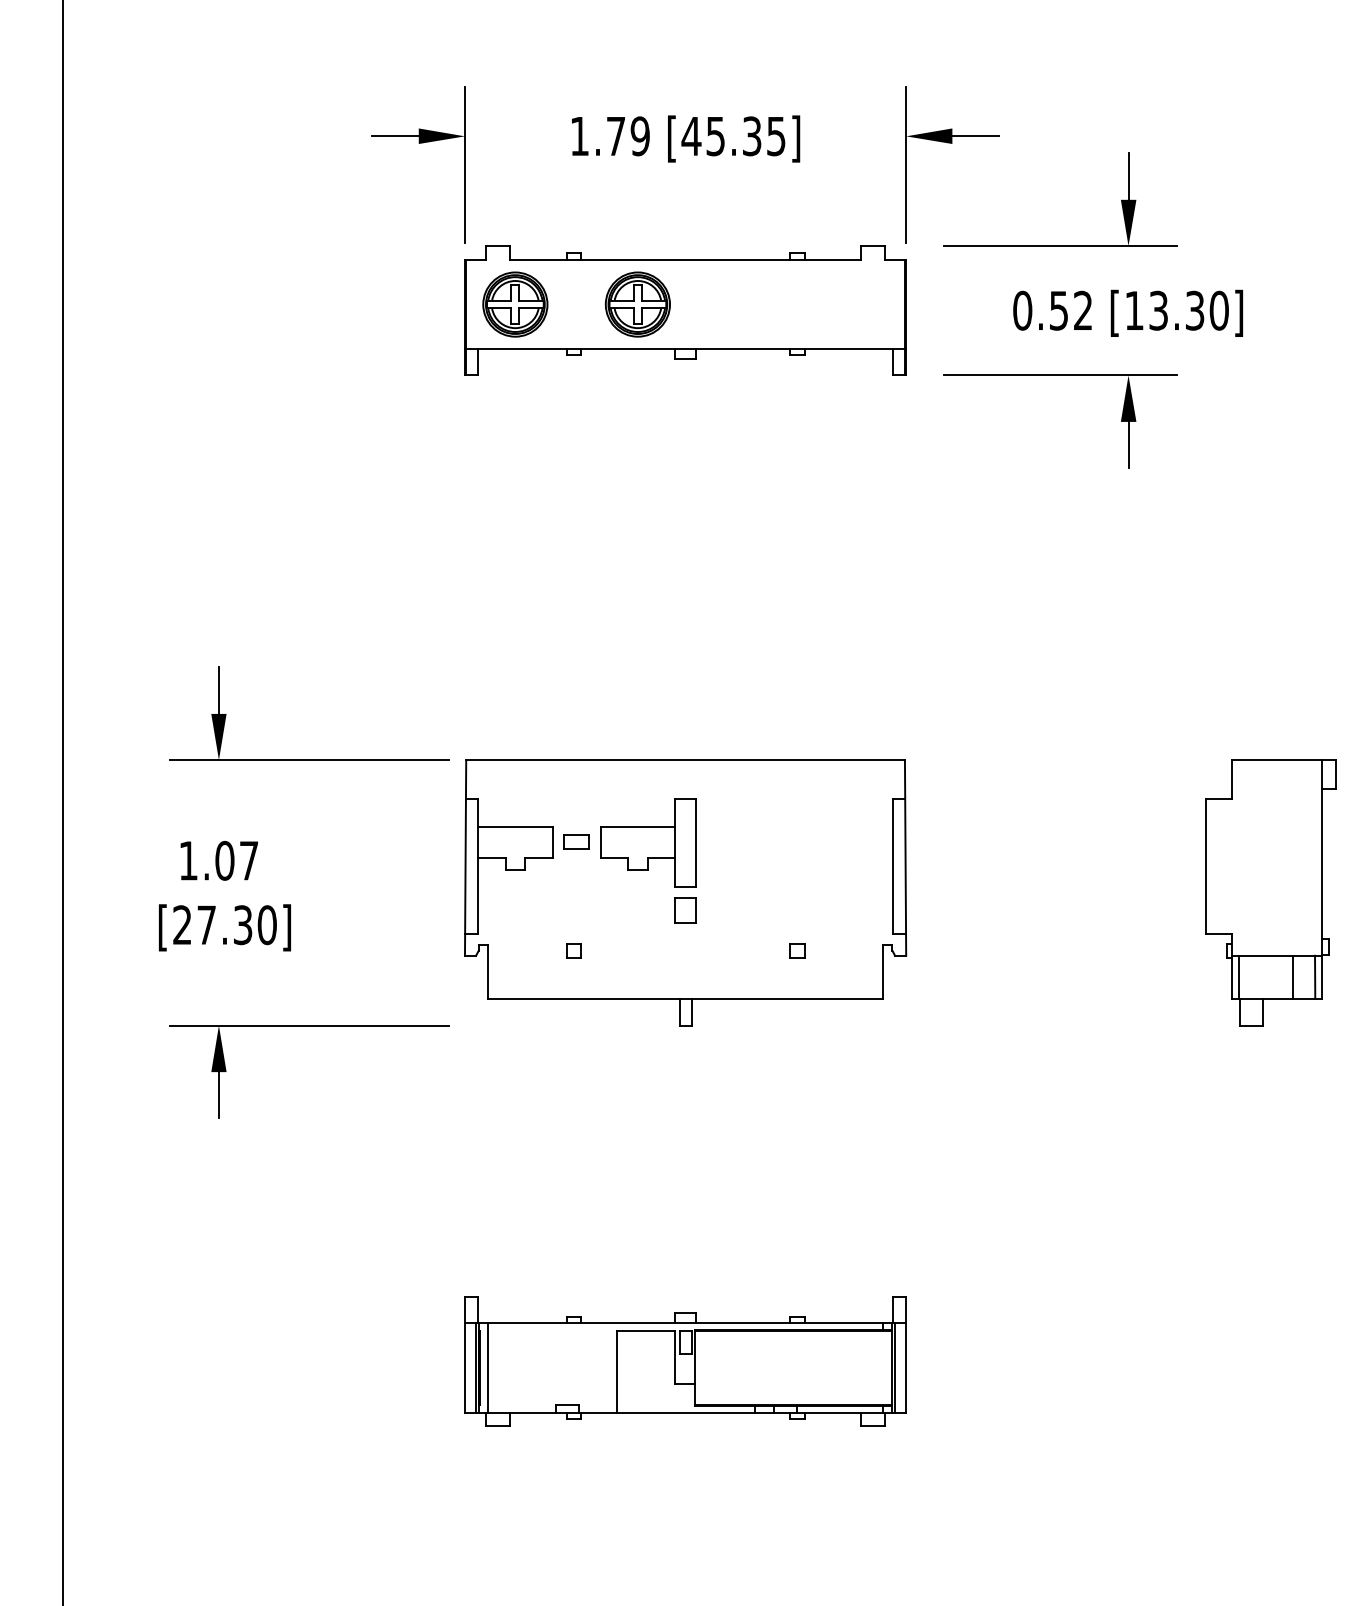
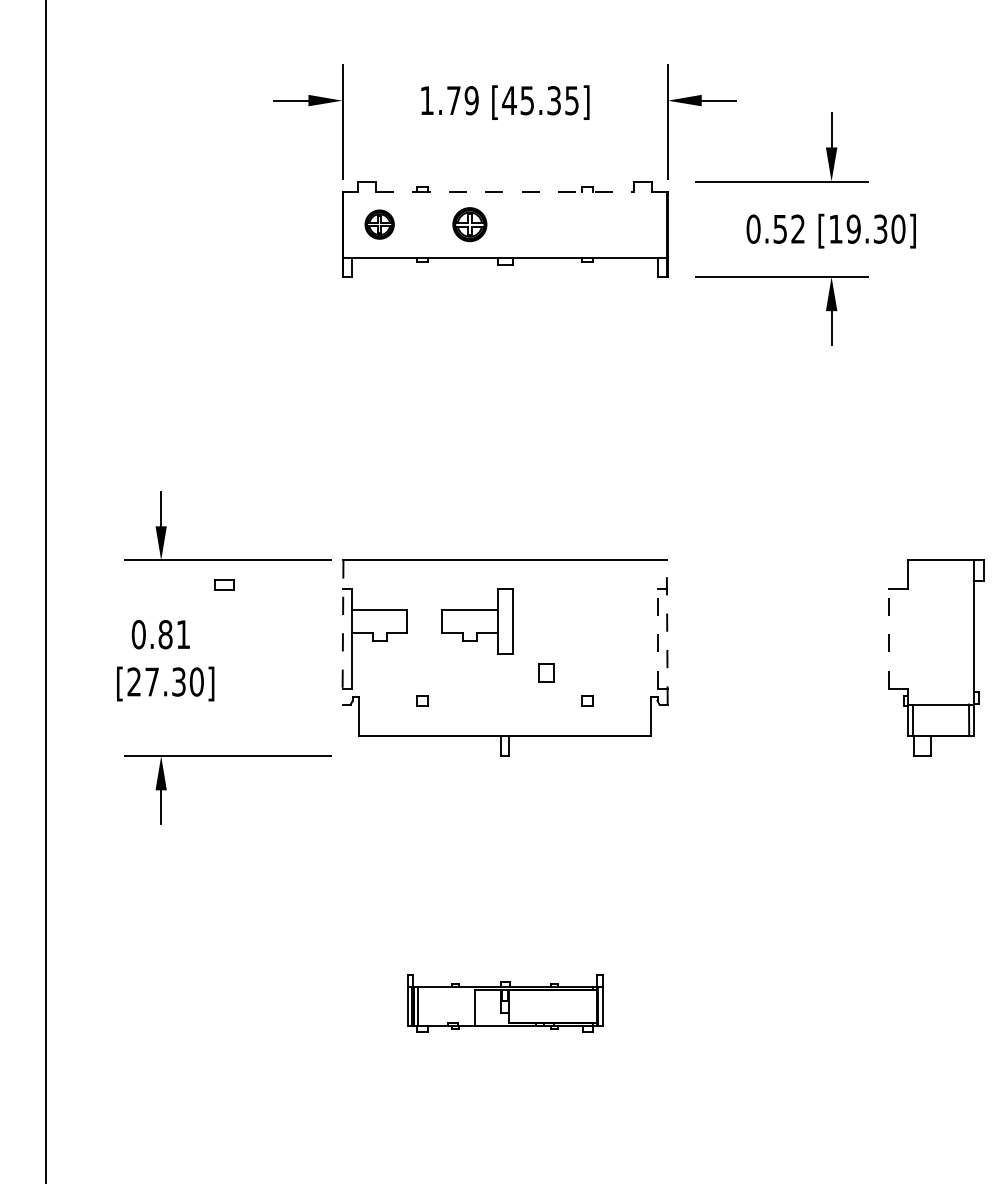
line: (686, 259) -> (505, 191), solid -> dashed
part: (515, 304) -> (379, 224), size x0.6
part: (637, 304) -> (469, 224), size x0.7
text: (1158, 310) -> (853, 229), [13.30] -> [19.30]
part: (576, 841) -> (224, 584), moved
line: (465, 857) -> (342, 632), solid -> dashed
line: (905, 857) -> (667, 632), solid -> dashed
text: (218, 860) -> (160, 634), 1.07 -> 0.81
line: (893, 866) -> (658, 638), solid -> dashed
line: (1206, 866) -> (889, 638), solid -> dashed
part: (685, 910) -> (546, 673), moved
line: (1292, 976) -> (952, 719), removed
part: (685, 1361) -> (505, 1003), size x0.6

